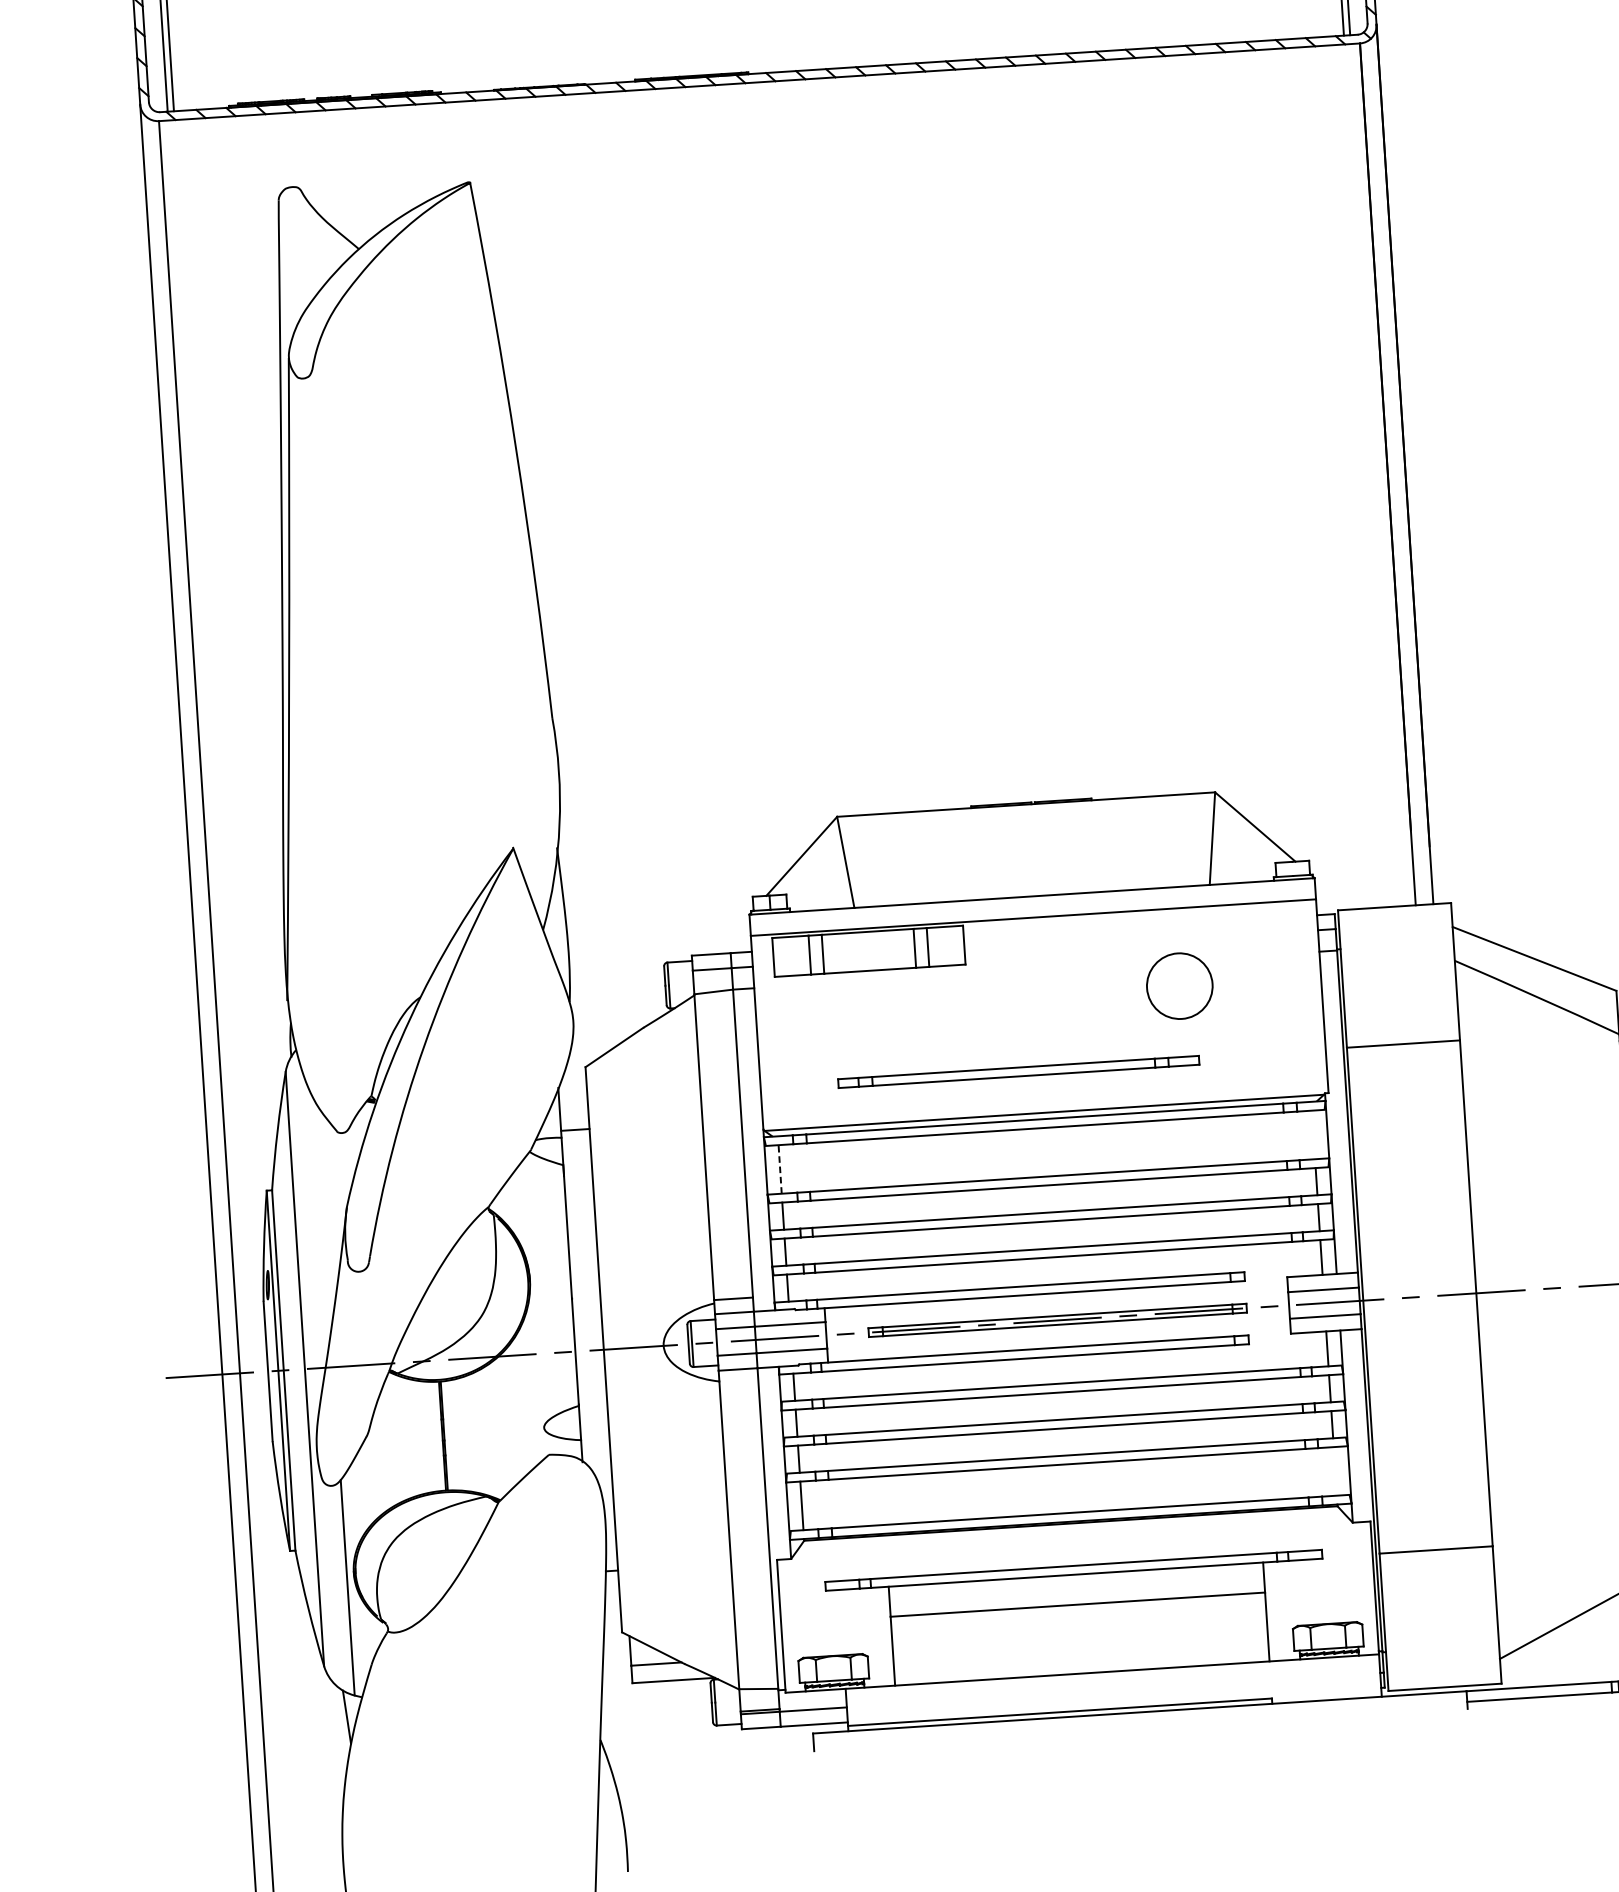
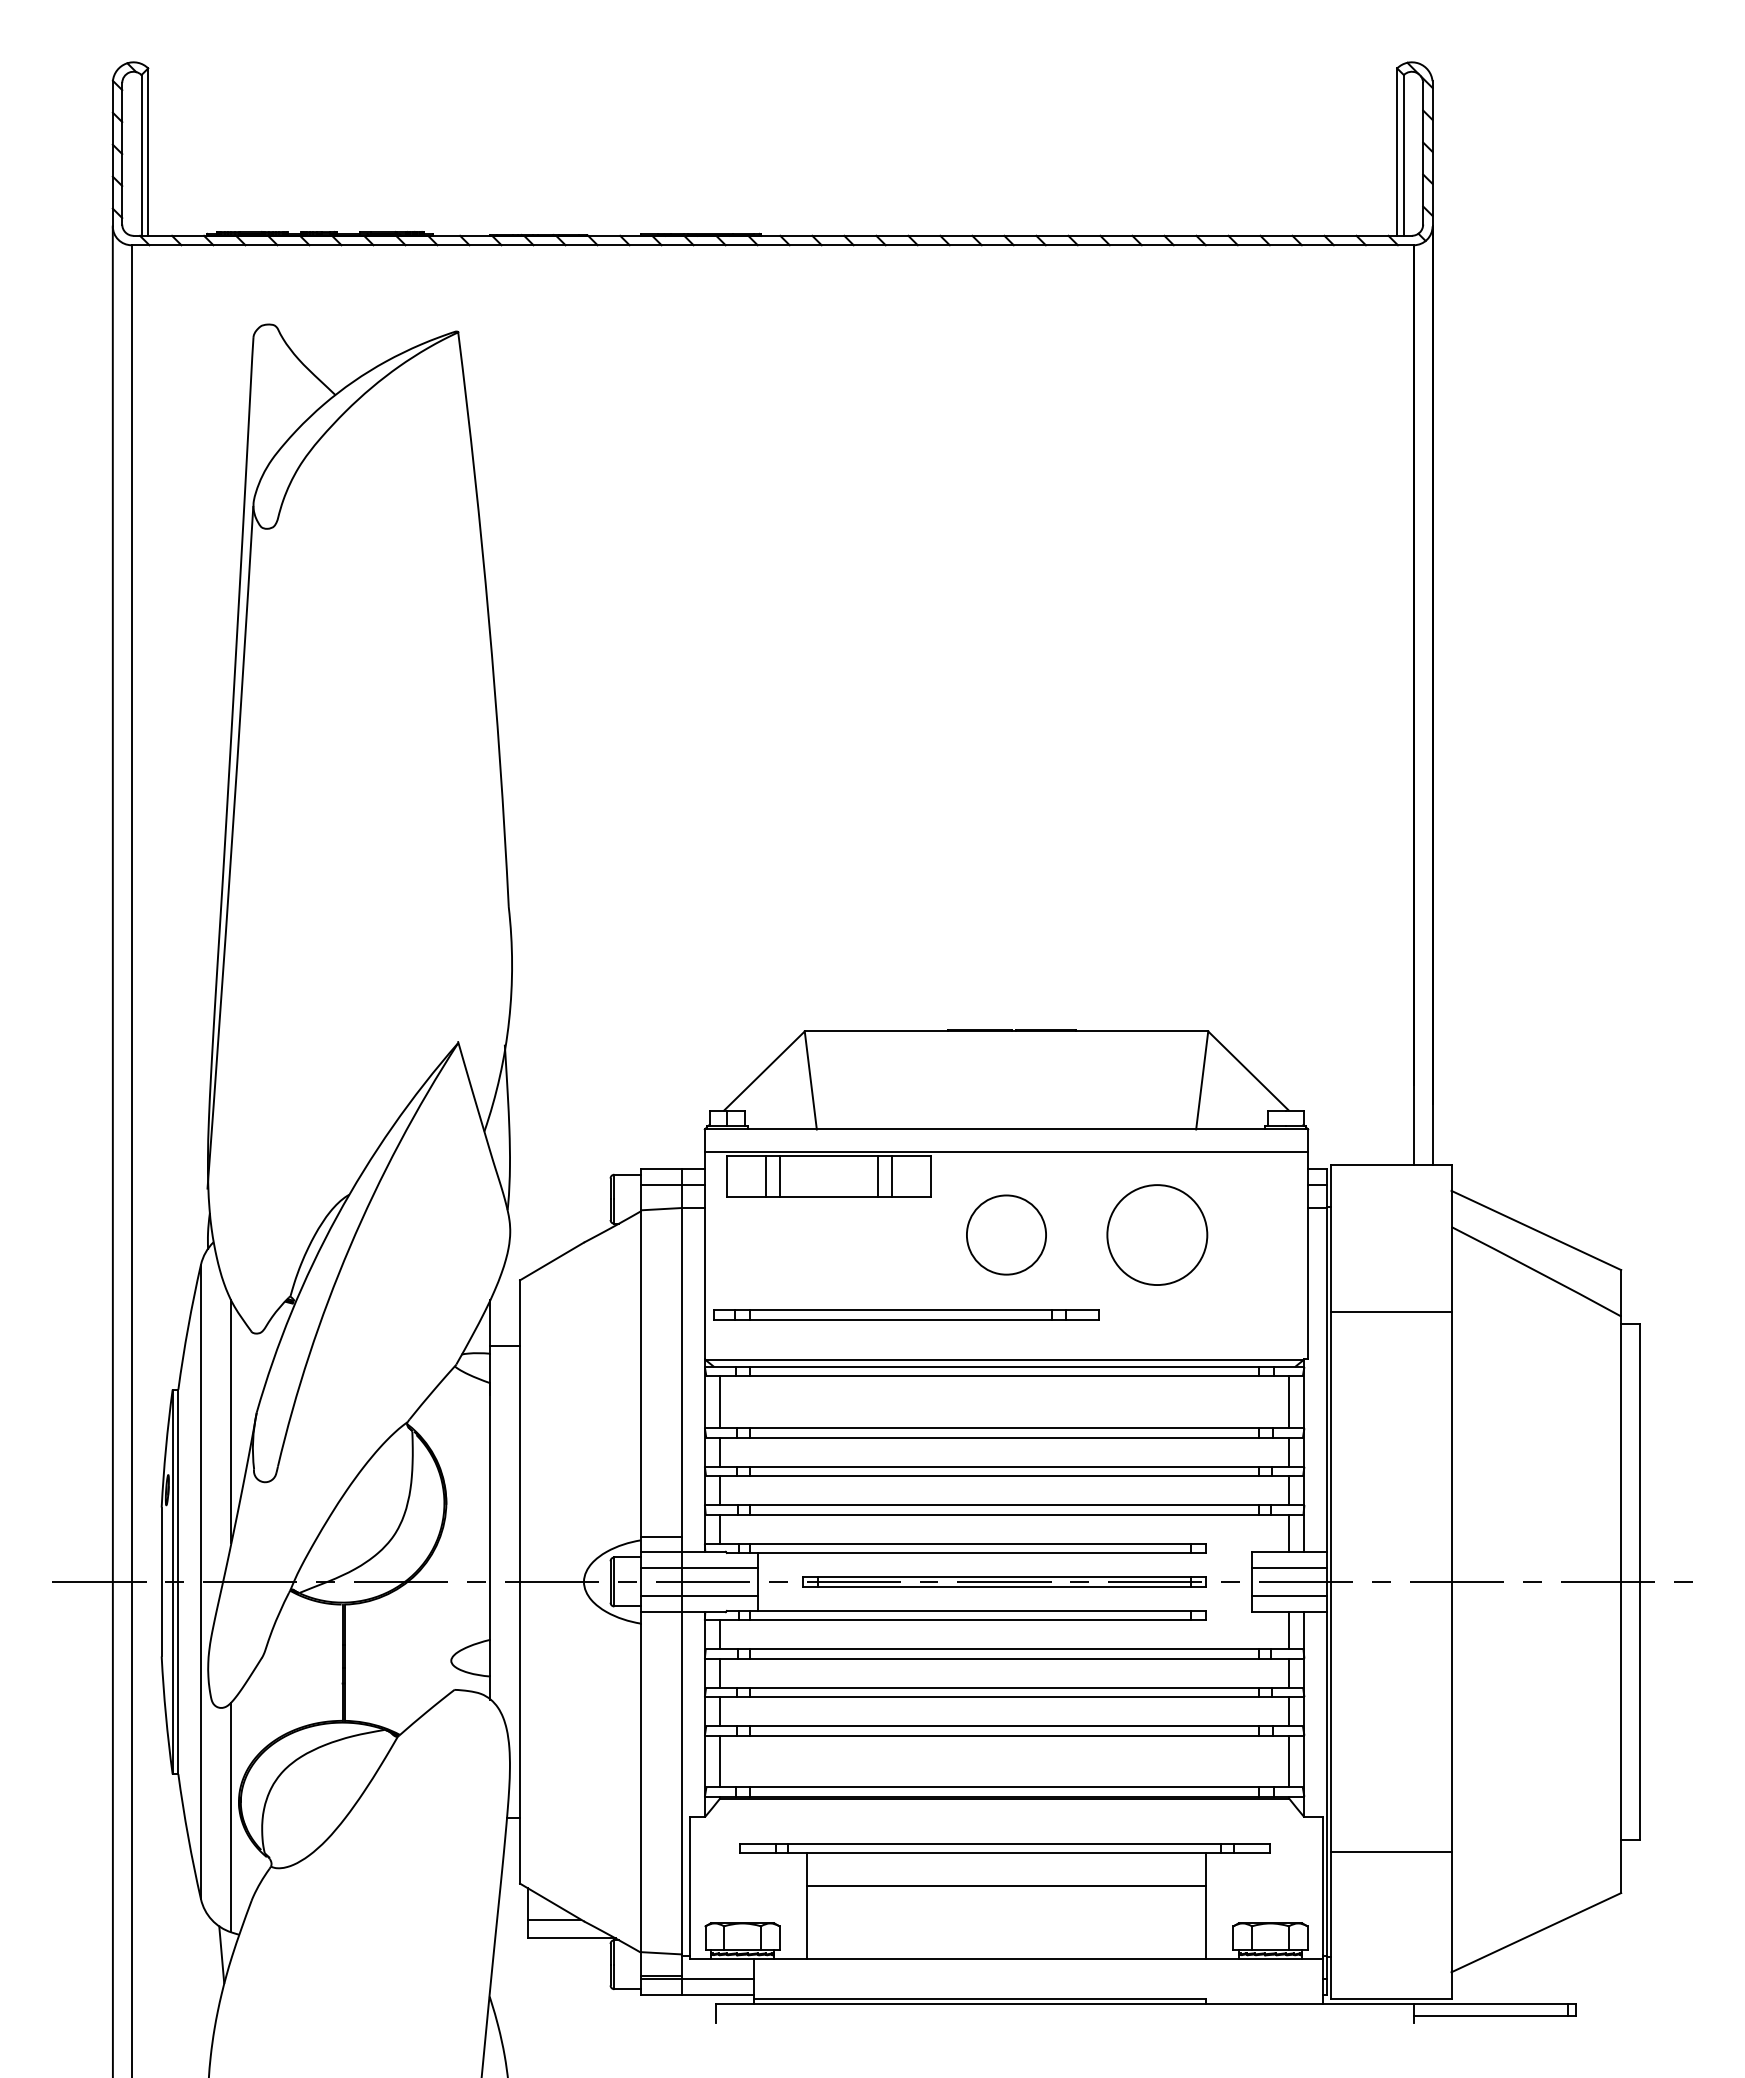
circle: (1179, 985) -> (1157, 1234), size x1.43
circle: (1038, 994) -> (1006, 1234), added
part: (1018, 1071) -> (906, 1314), moved
line: (1313, 1135) -> (1289, 1402), added
line: (779, 1169) -> (719, 1402), dashed -> solid
line: (323, 1216) -> (231, 1421), added
line: (1335, 1471) -> (1289, 1761), added

